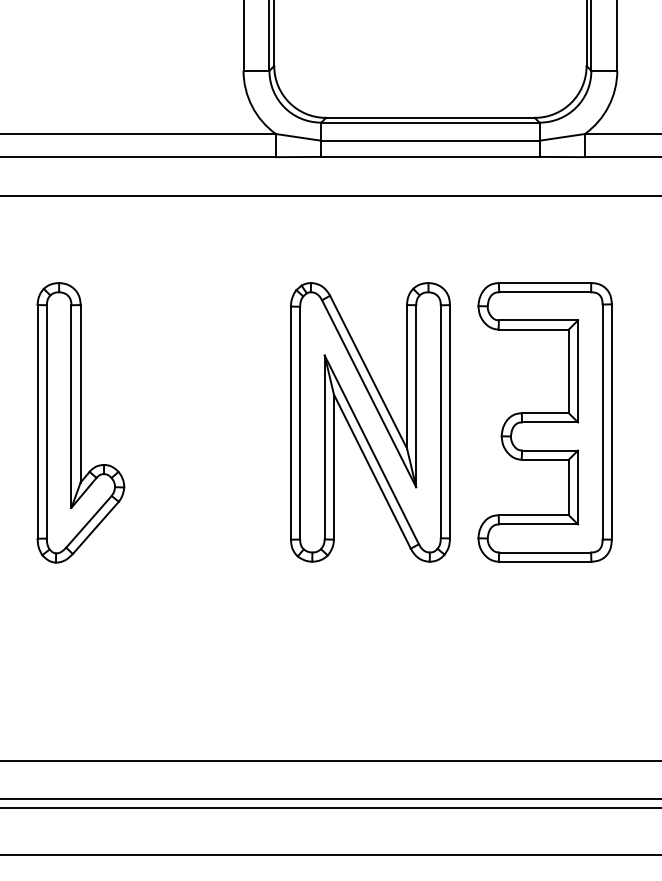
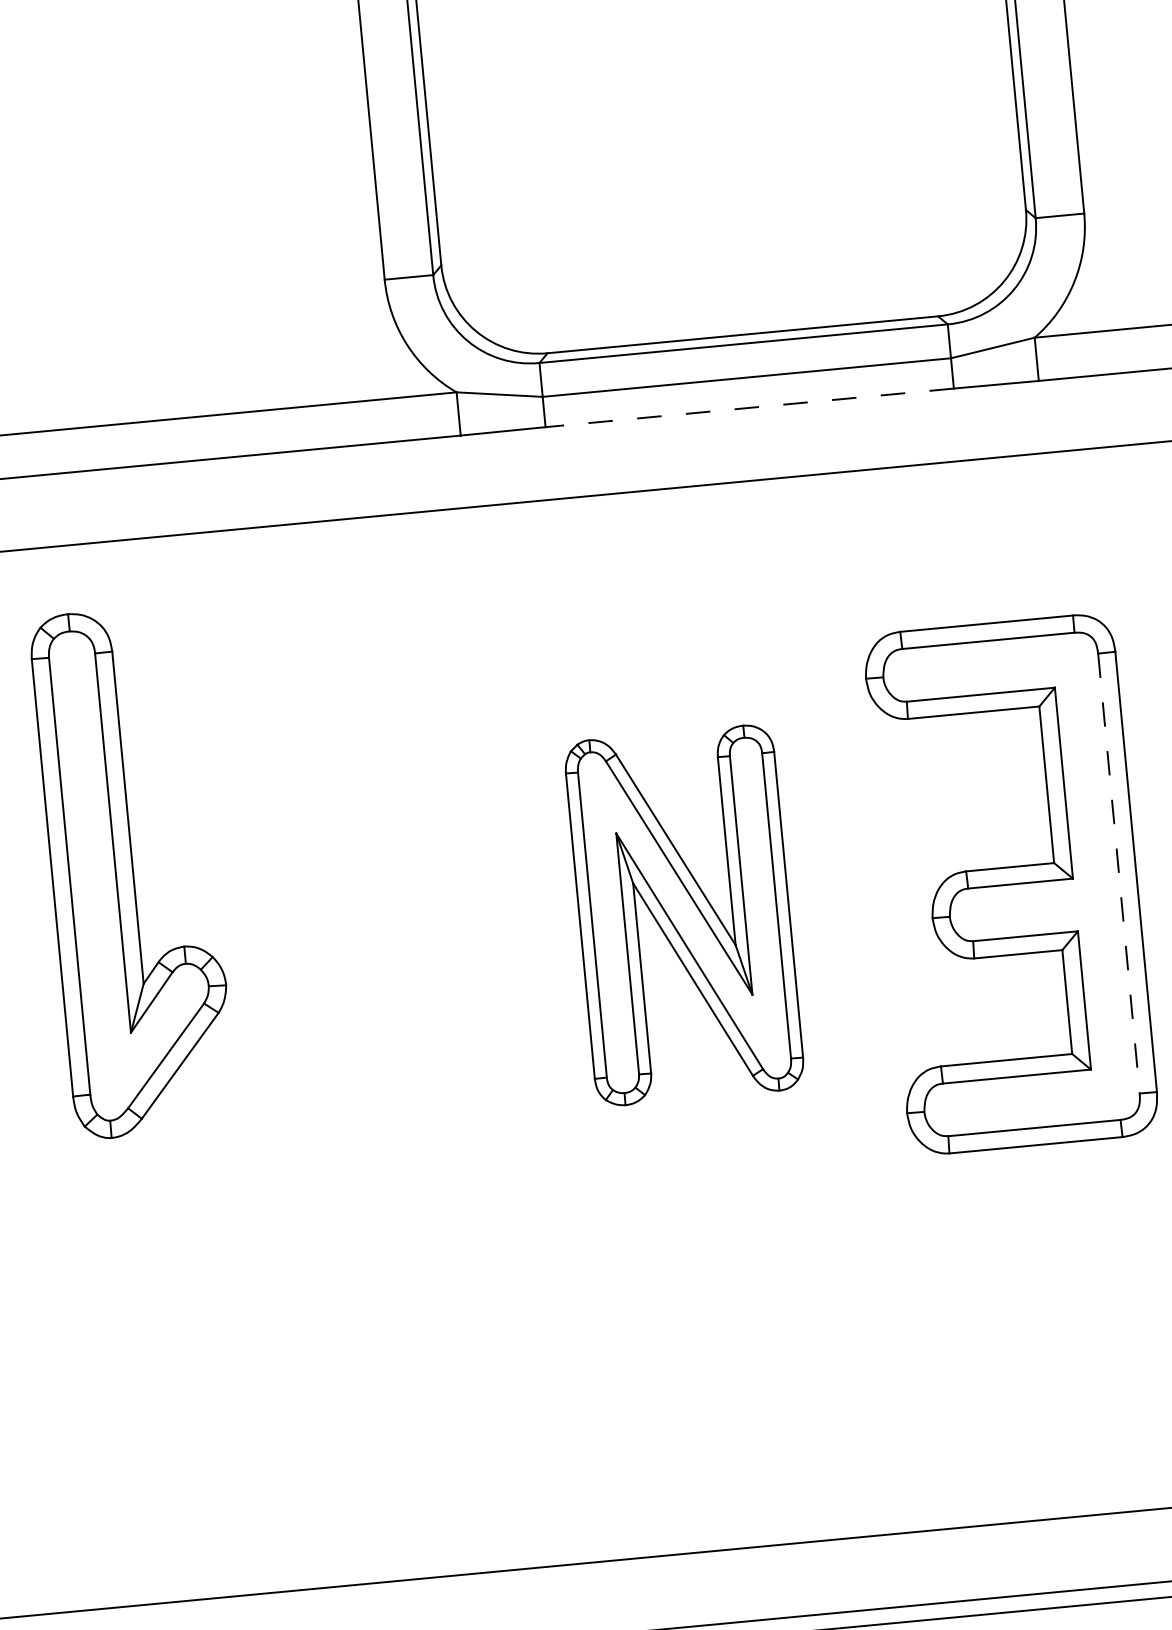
line: (429, 156) -> (747, 407), solid -> dashed
part: (80, 422) -> (132, 871), moved
part: (370, 422) -> (684, 915), size x0.7
line: (602, 422) -> (1118, 874), solid -> dashed

